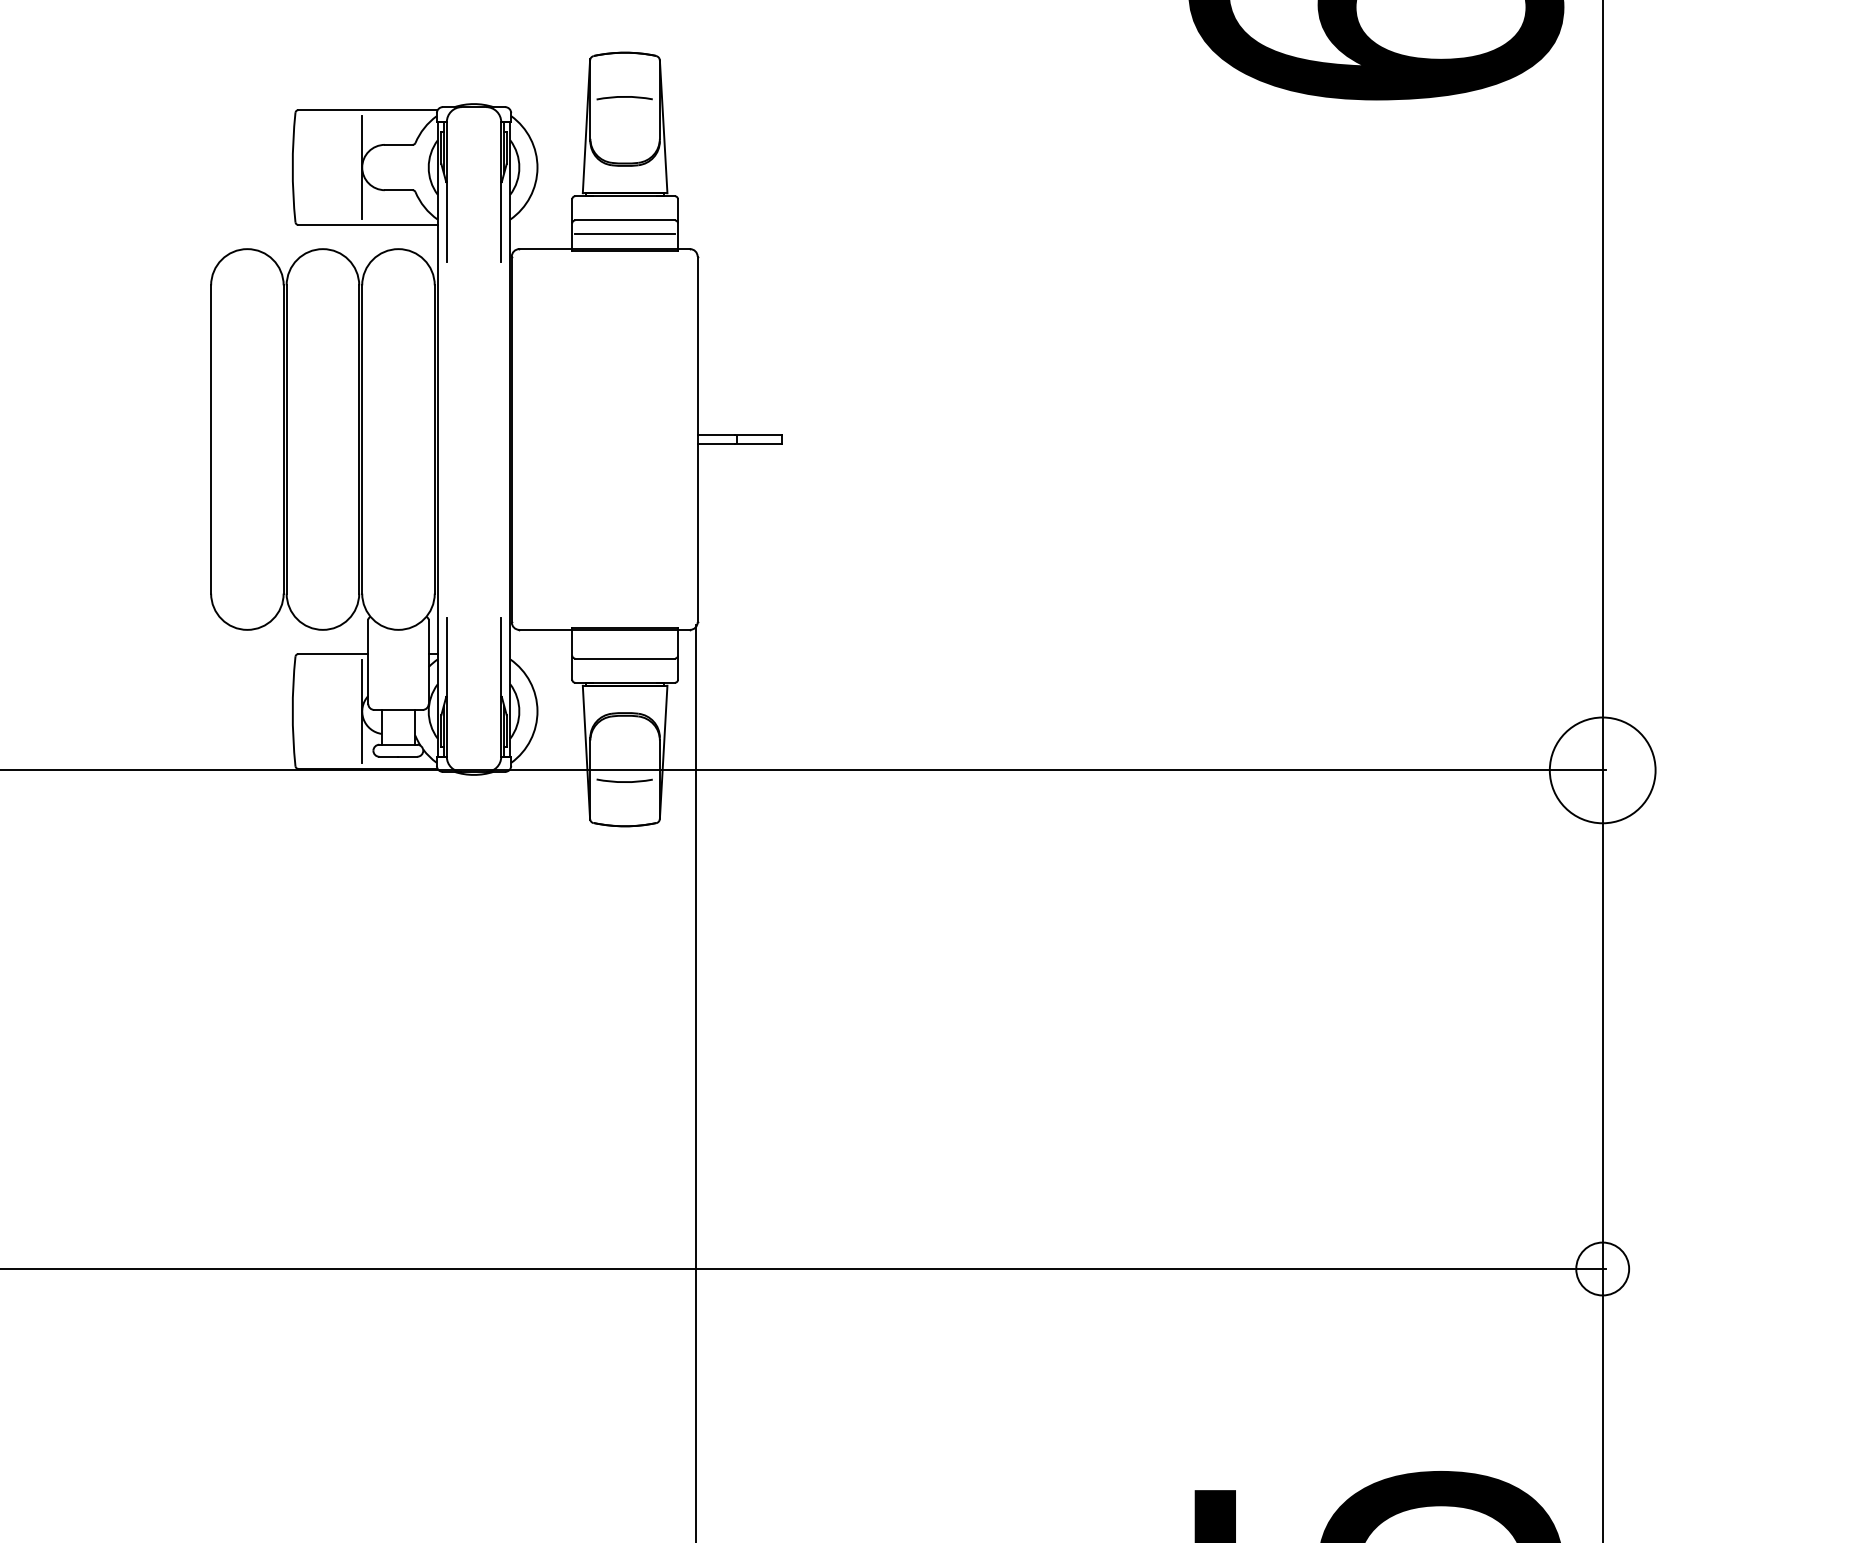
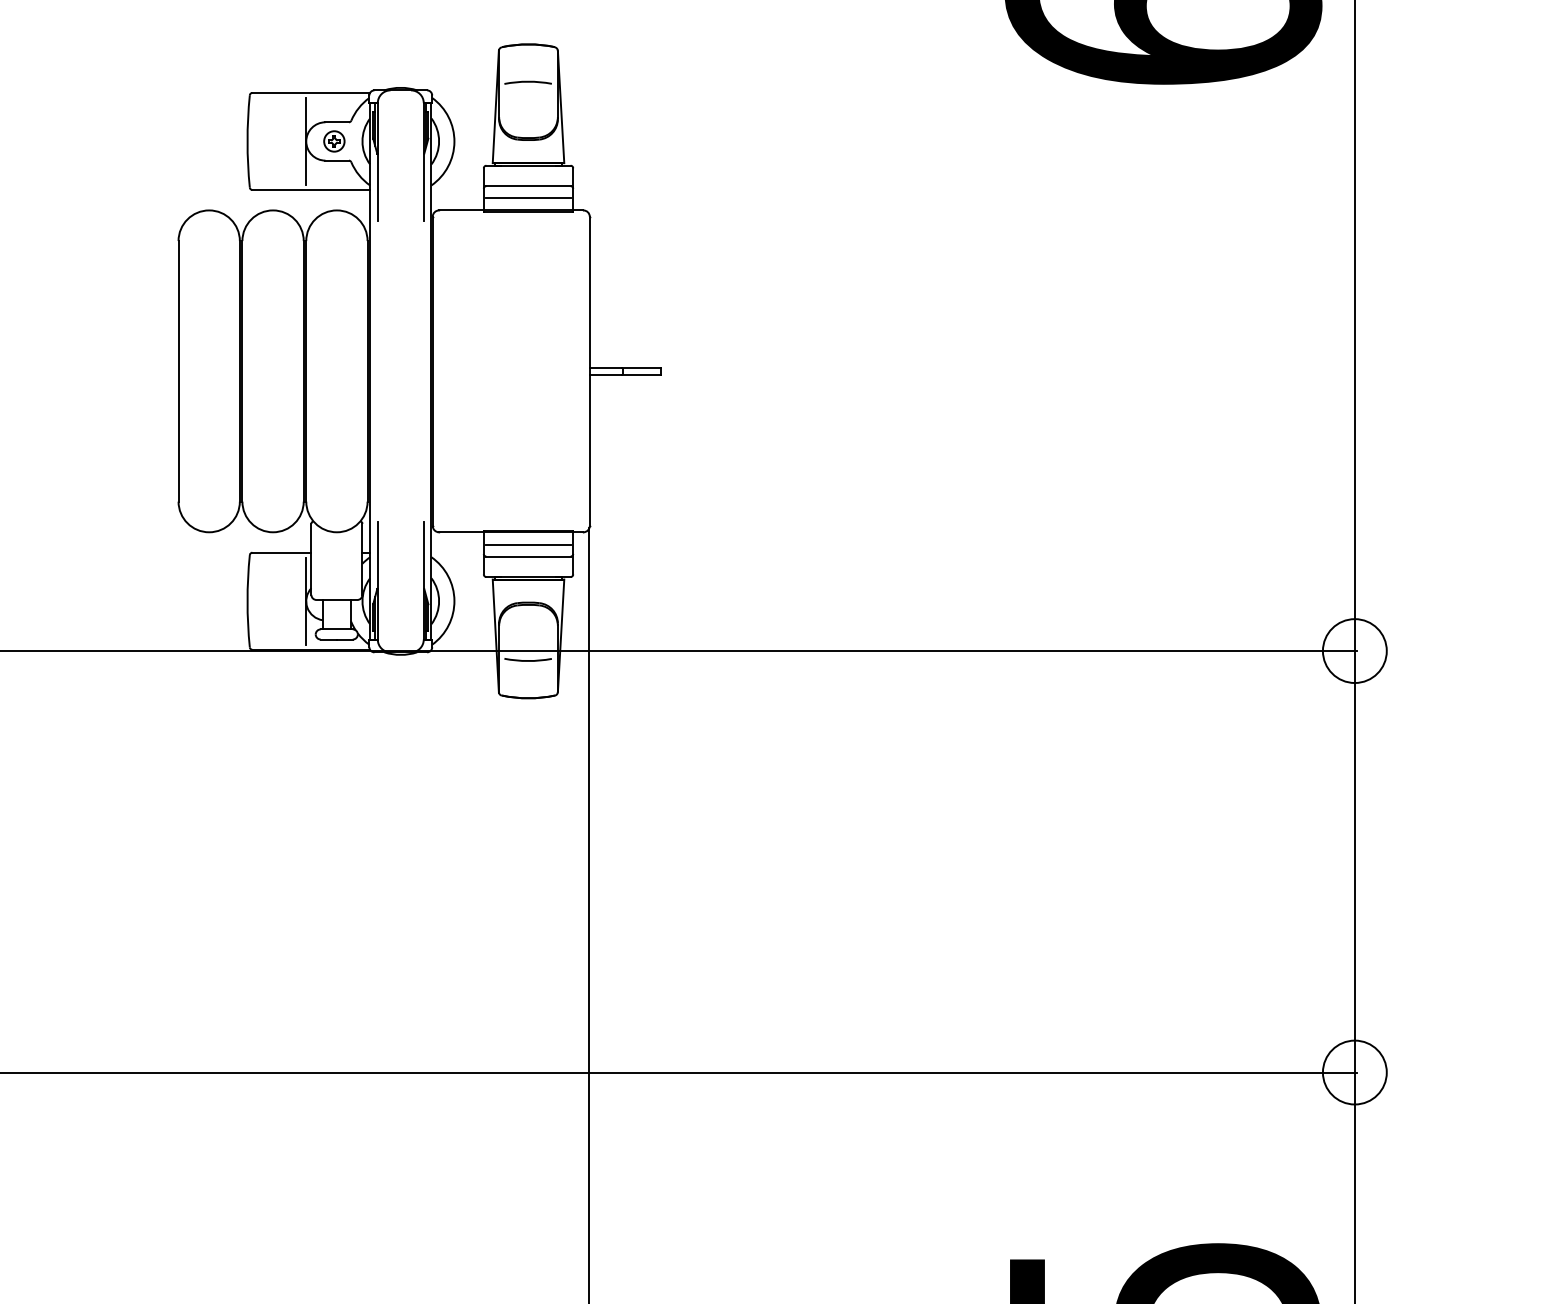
part: (395, 167) -> (334, 141), added
line: (625, 645) -> (528, 545), added
circle: (1602, 770) -> (1354, 651), size x0.71
circle: (1602, 1268) -> (1354, 1072), size x1.43

